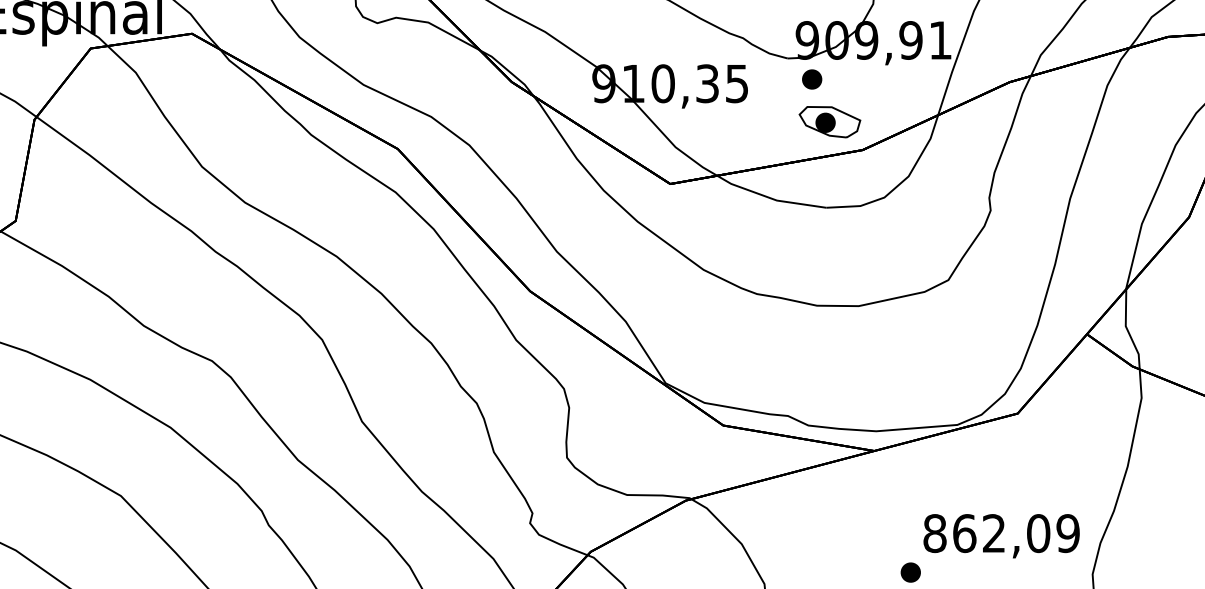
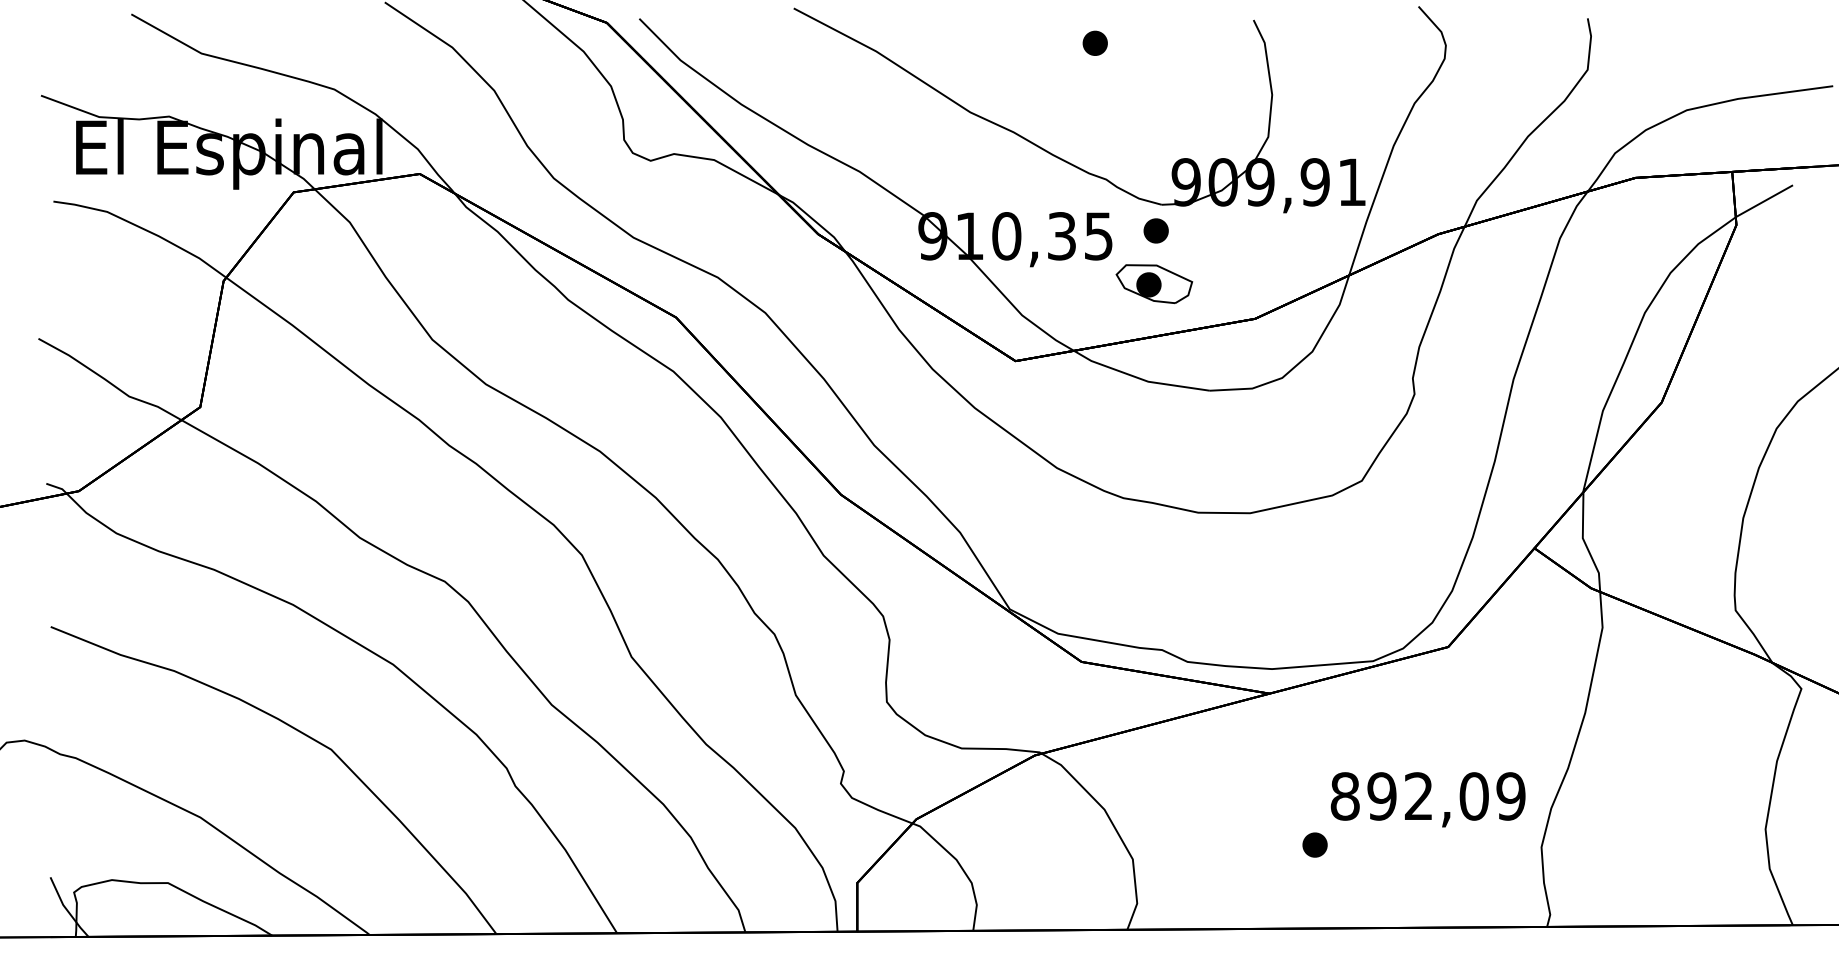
part: (811, 79) -> (1155, 230), moved
part: (830, 121) -> (1154, 283), moved
text: (964, 533) -> (1381, 796), 862,09 -> 892,09

